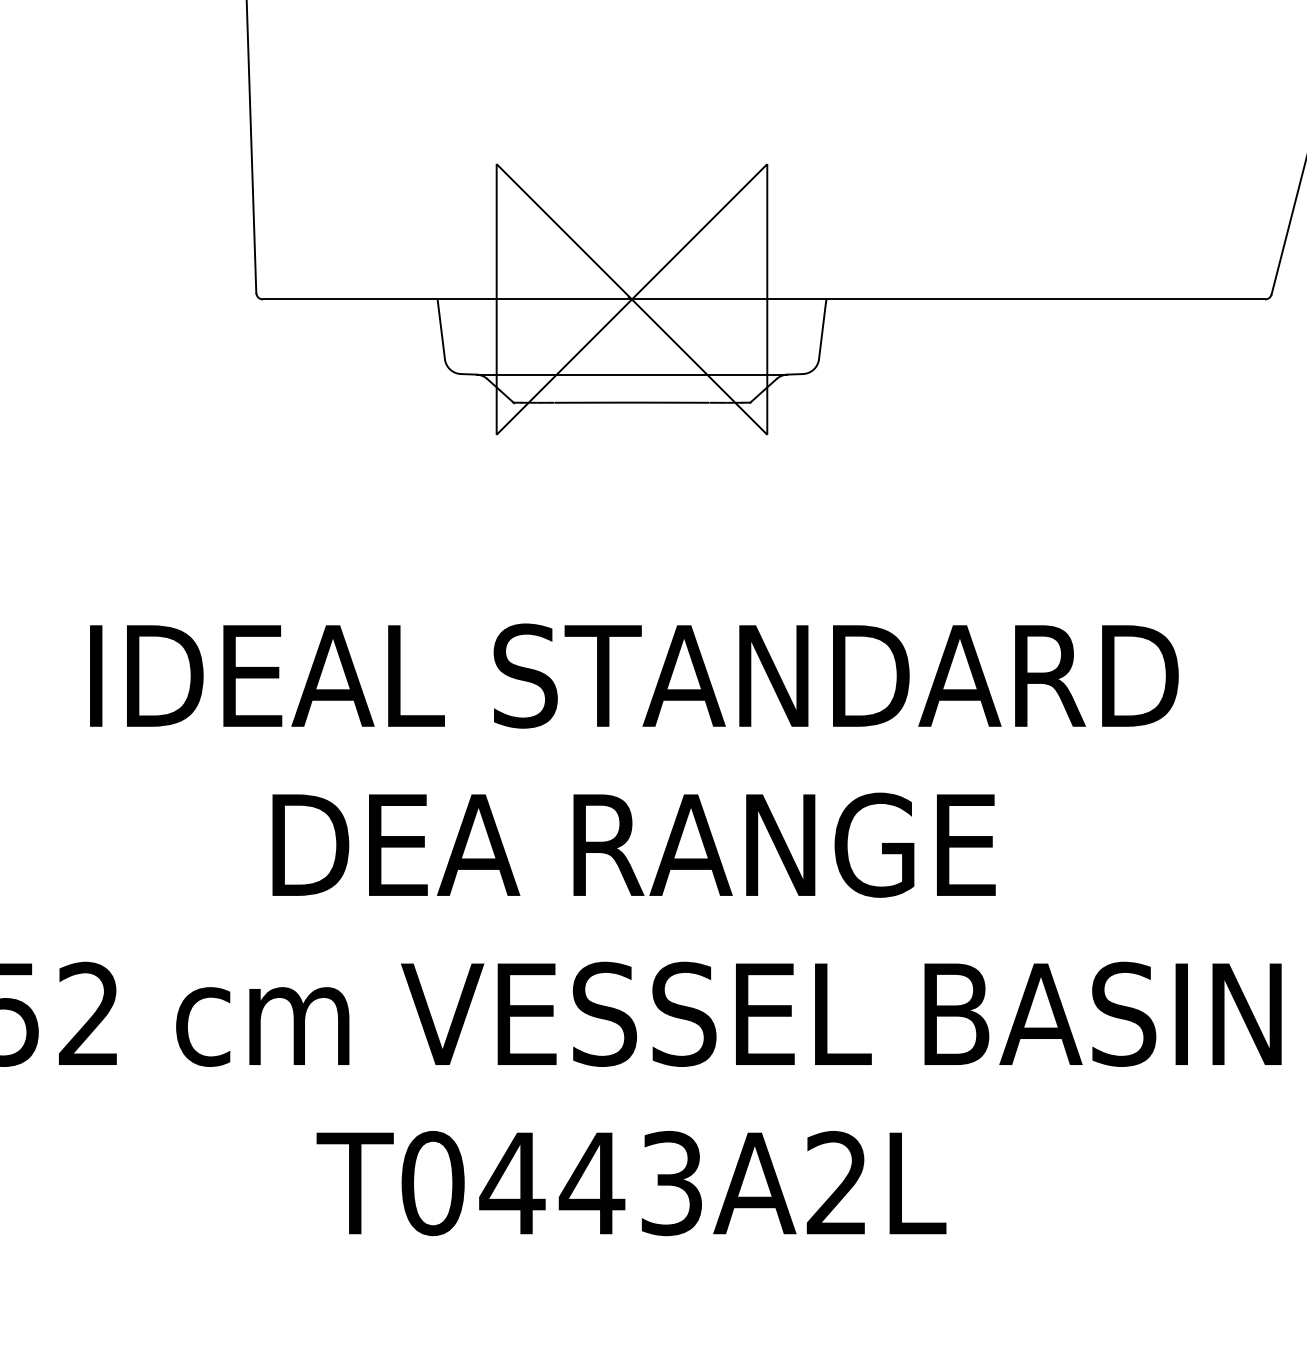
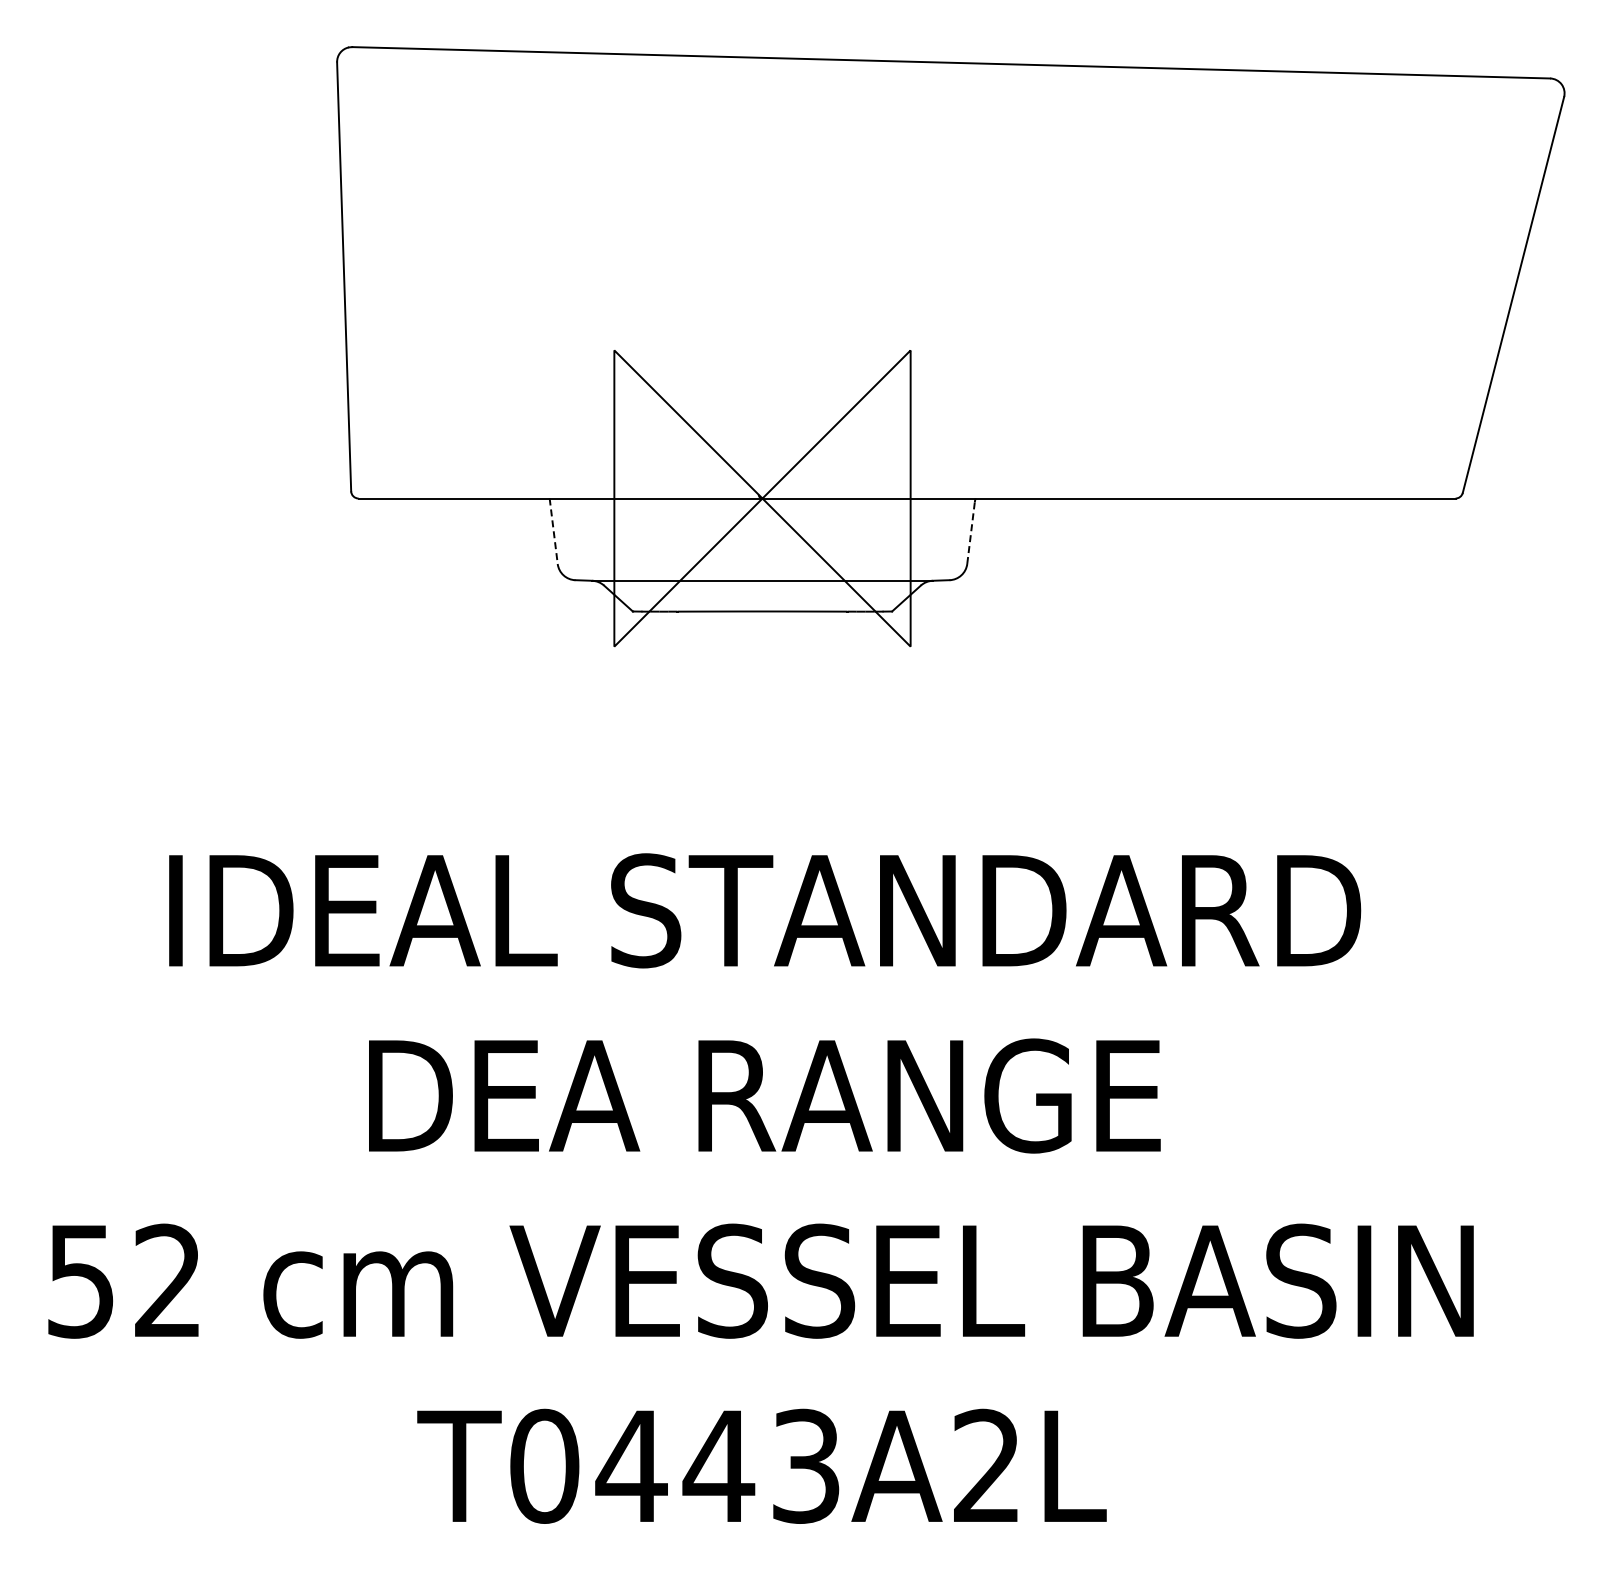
line: (441, 329) -> (553, 531), solid -> dashed
line: (822, 330) -> (971, 532), solid -> dashed

